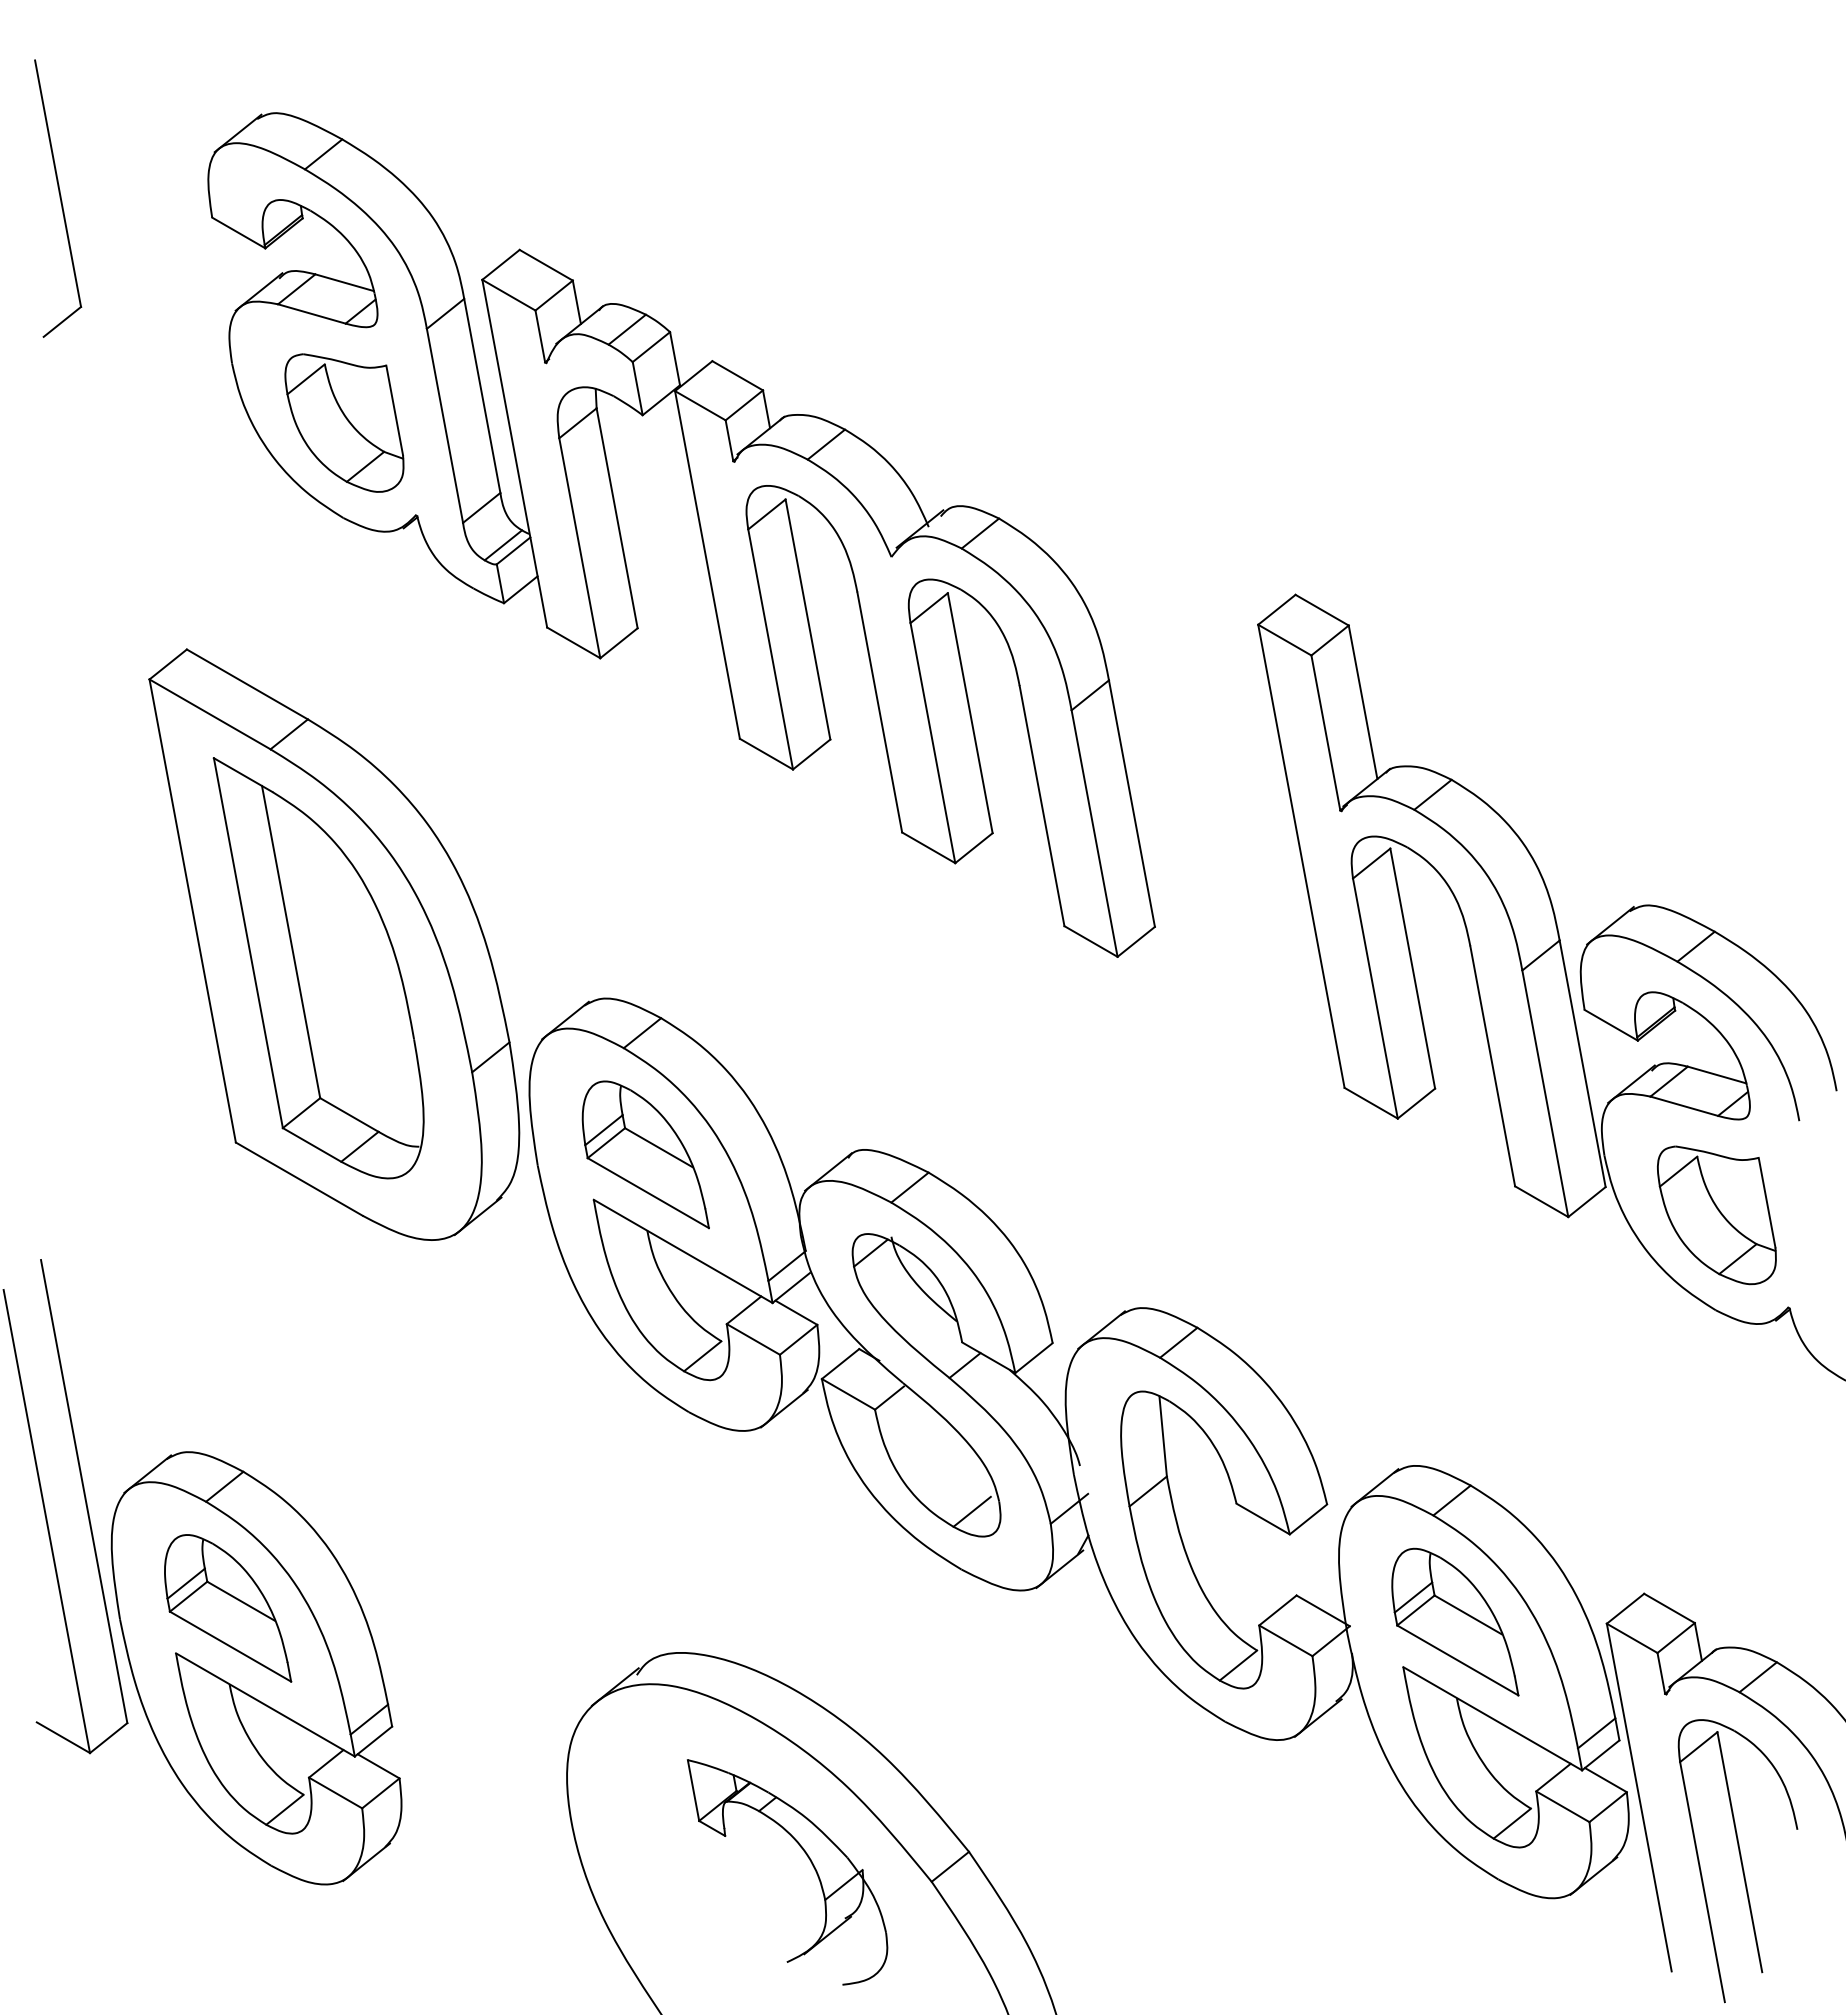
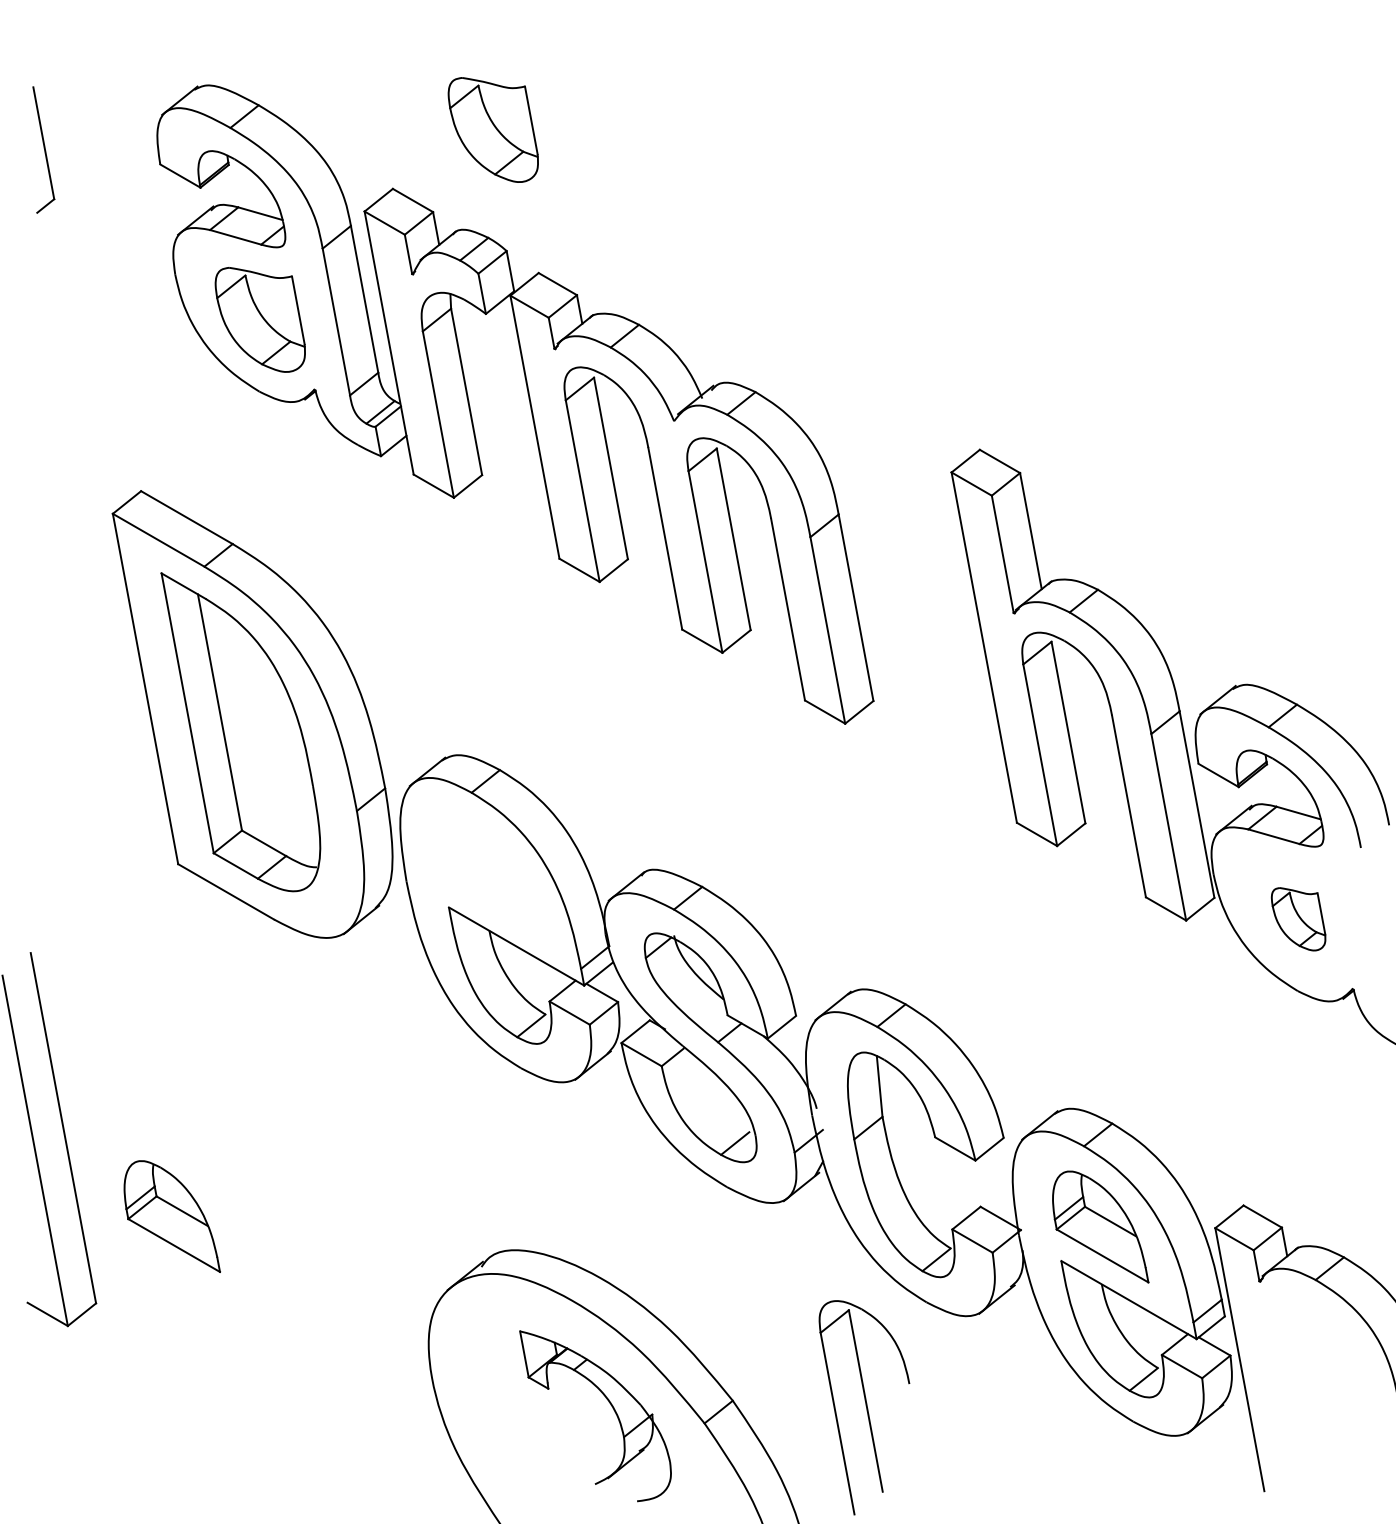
part: (652, 171) -> (493, 129), added
part: (58, 198) -> (44, 149), size x0.6
part: (645, 1154) -> (488, 873), removed
part: (1716, 1215) -> (1298, 919), size x0.6
part: (256, 1668) -> (193, 1262), removed
part: (1737, 1861) -> (864, 1408), moved

